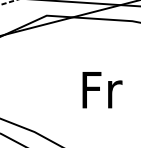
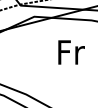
text: (102, 90) -> (71, 52), moved

